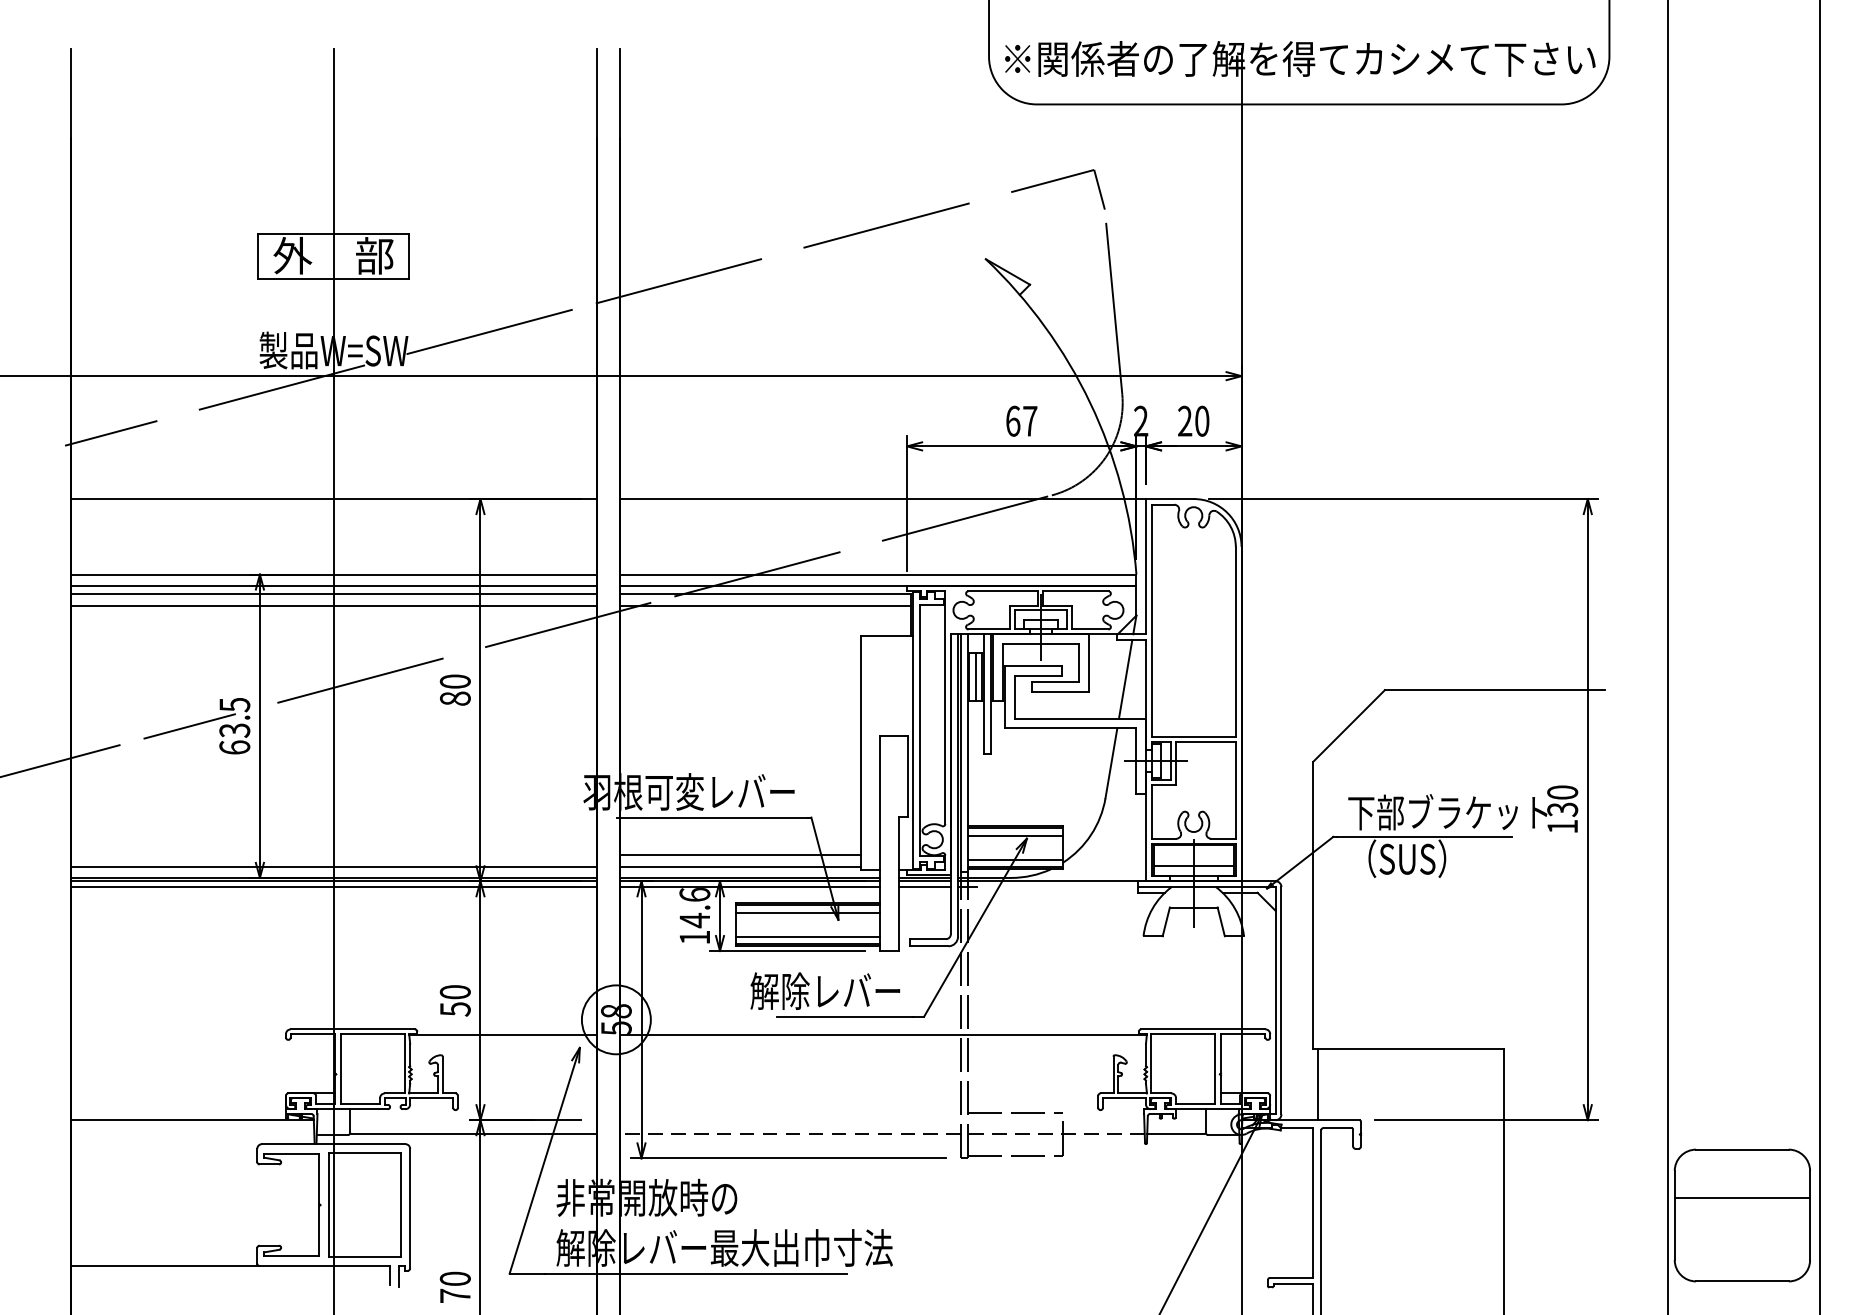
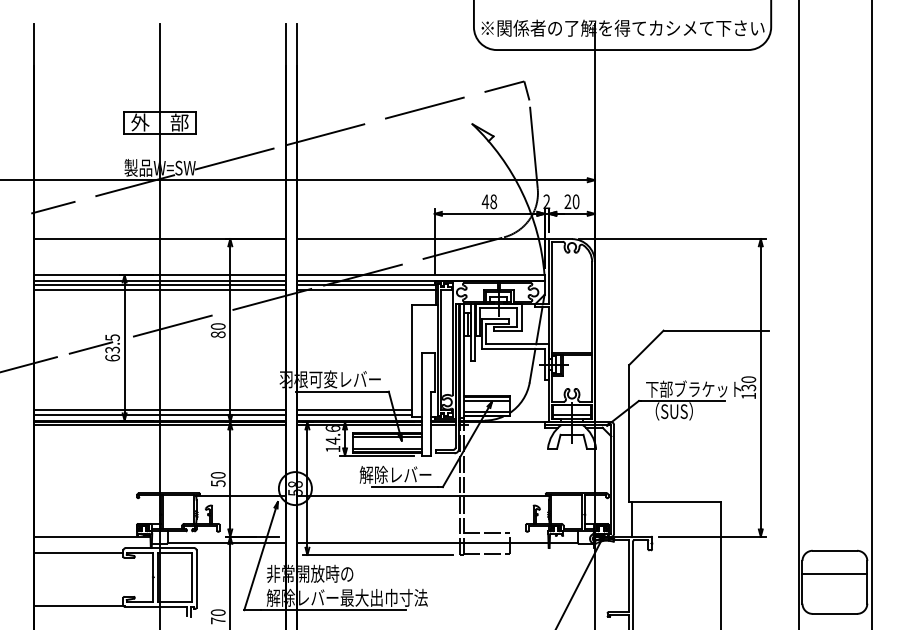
text: (1021, 420) -> (489, 201), 67 -> 48
line: (332, 854) -> (159, 409), added
line: (881, 1134) -> (422, 543), dashed -> solid
line: (163, 1155) -> (78, 553), added

